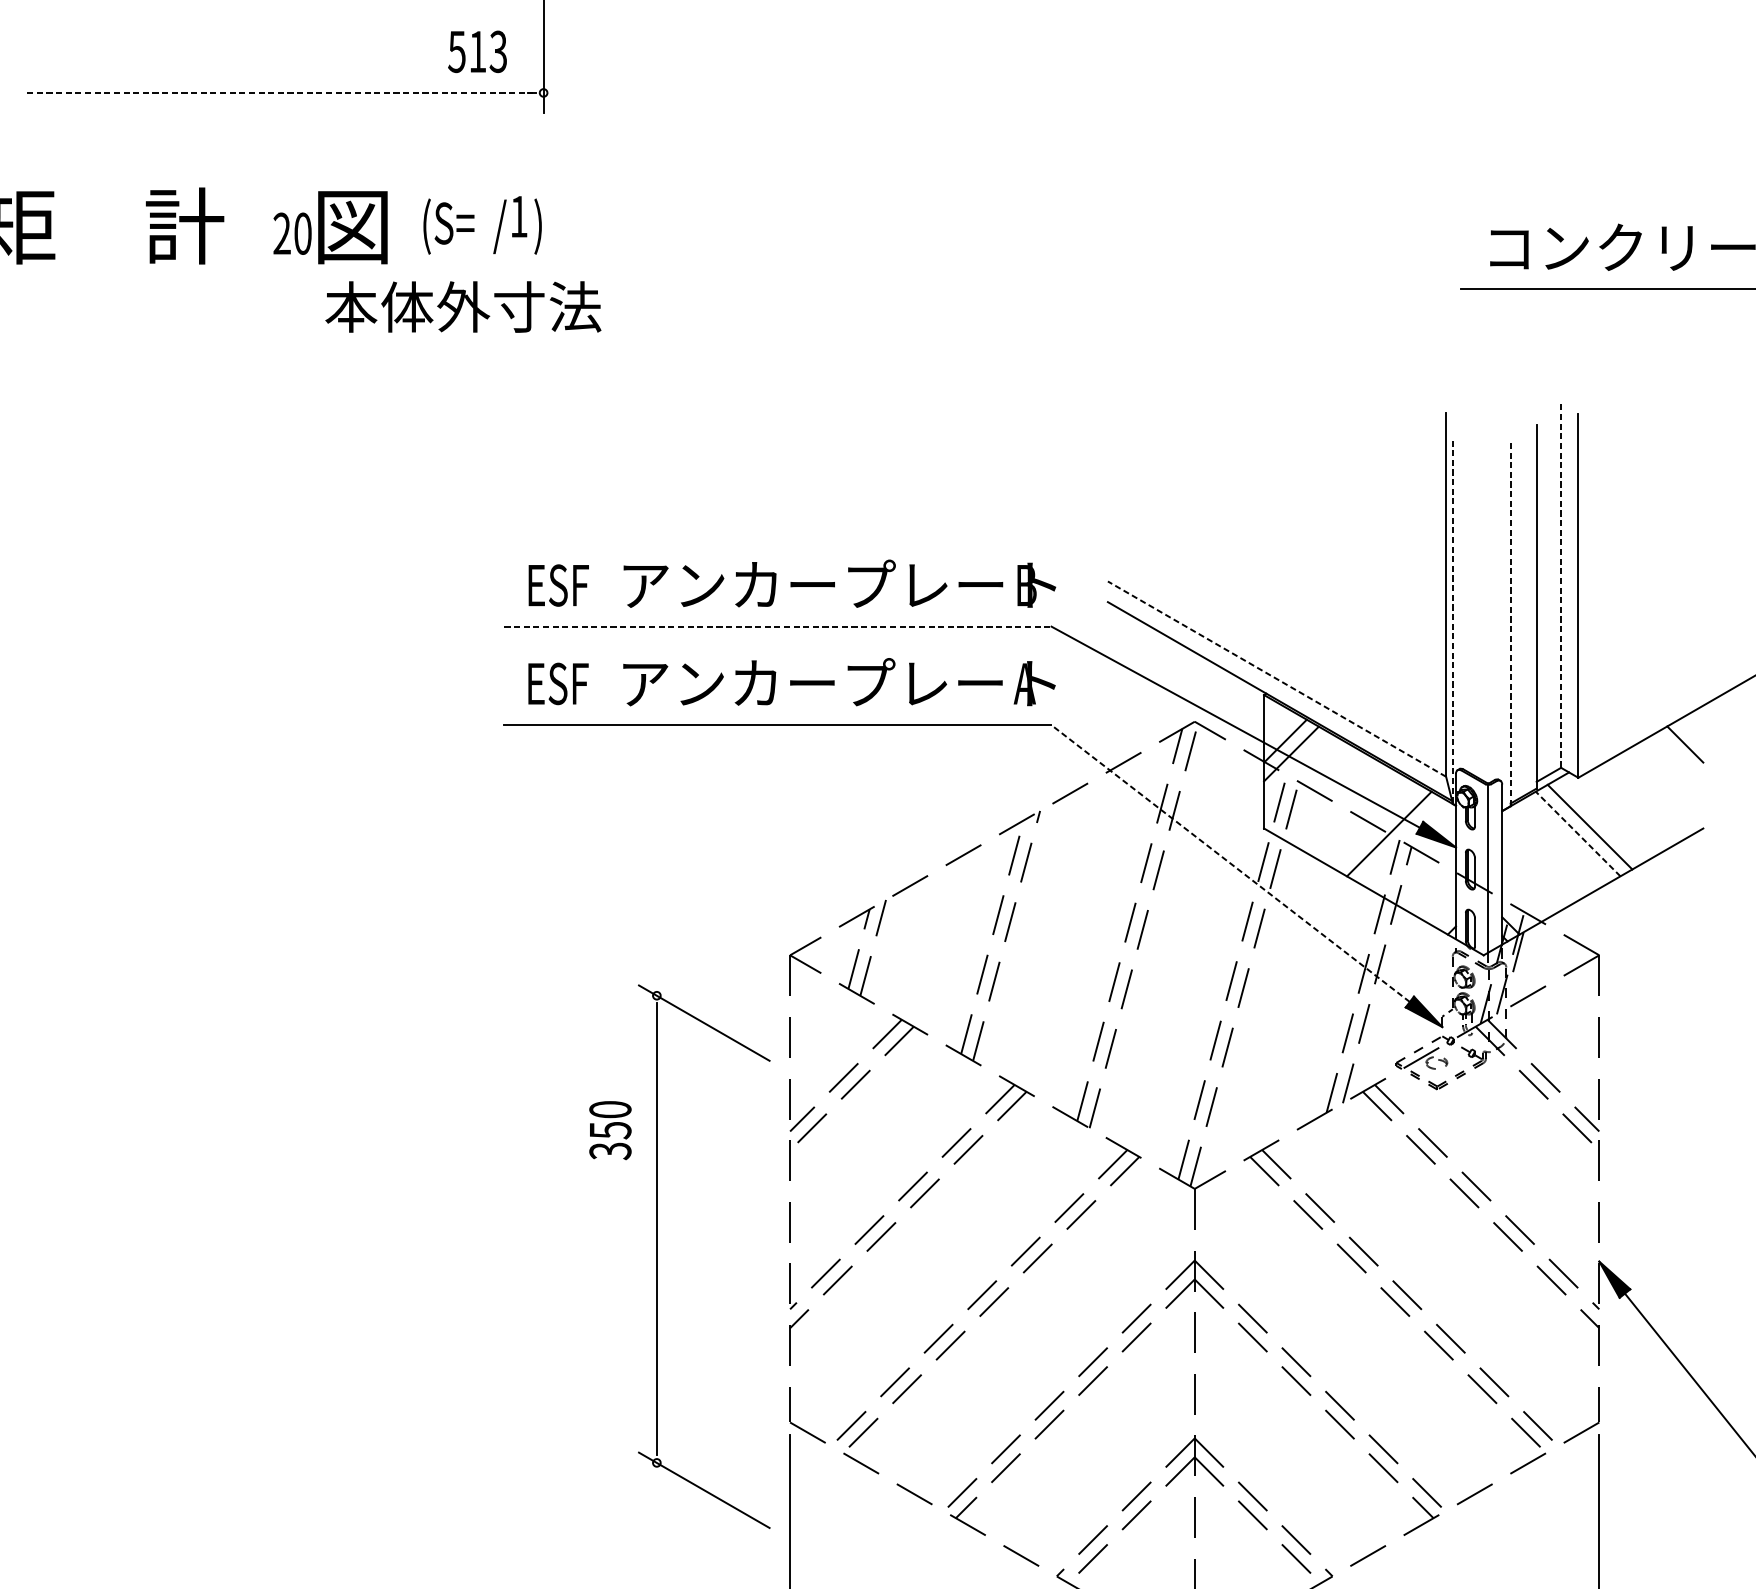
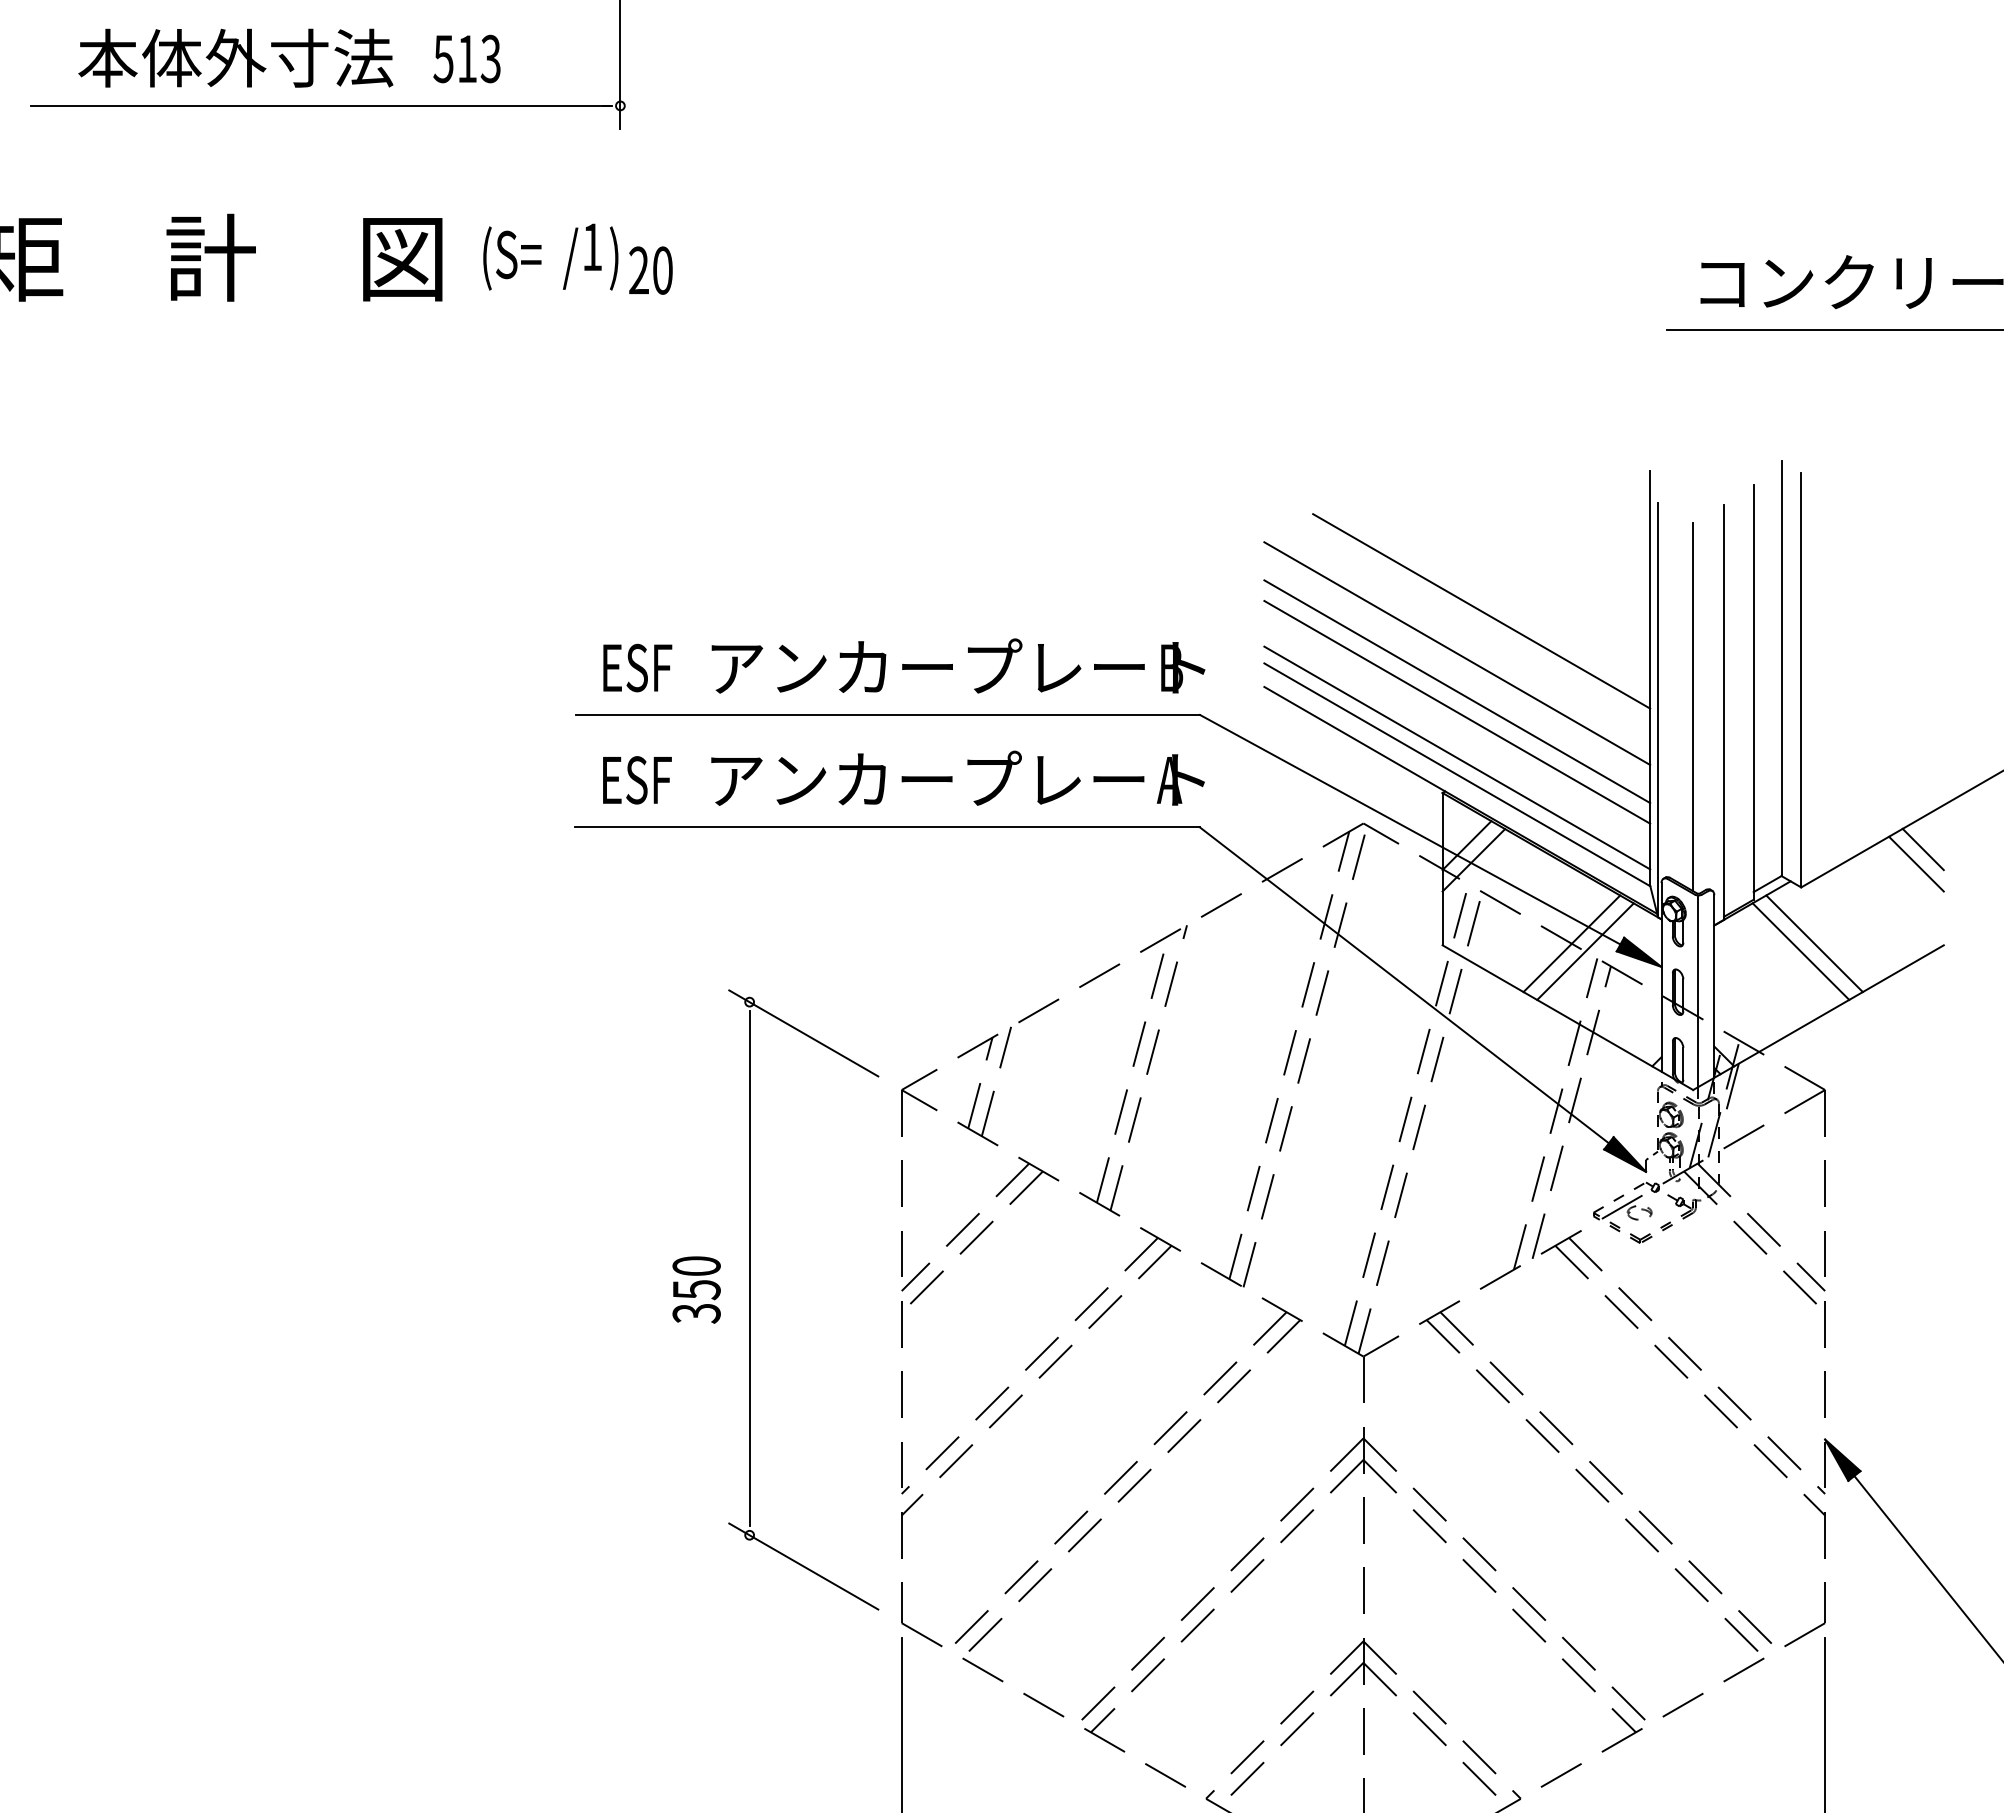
text: (477, 51) -> (466, 58), moved
line: (279, 92) -> (319, 105), dashed -> solid
text: (292, 233) -> (650, 270), moved
text: (463, 306) -> (235, 57), moved
line: (1298, 535) -> (1481, 611), added
line: (1277, 572) -> (1457, 653), added
line: (1561, 586) -> (1781, 669), dashed -> solid
line: (1277, 606) -> (1457, 691), added
line: (1483, 619) -> (1693, 706), added
line: (1453, 622) -> (1658, 710), dashed -> solid
line: (1277, 623) -> (1457, 711), added
line: (1511, 625) -> (1724, 713), dashed -> solid
line: (778, 626) -> (888, 714), dashed -> solid
line: (1277, 663) -> (1457, 757), added
line: (1277, 678) -> (1457, 774), dashed -> solid
line: (1679, 756) -> (1916, 863), added
line: (1377, 826) -> (1571, 943), added
line: (1577, 833) -> (1800, 951), dashed -> solid
line: (1230, 863) -> (1404, 985), dashed -> solid
part: (657, 1256) -> (750, 1299), moved

